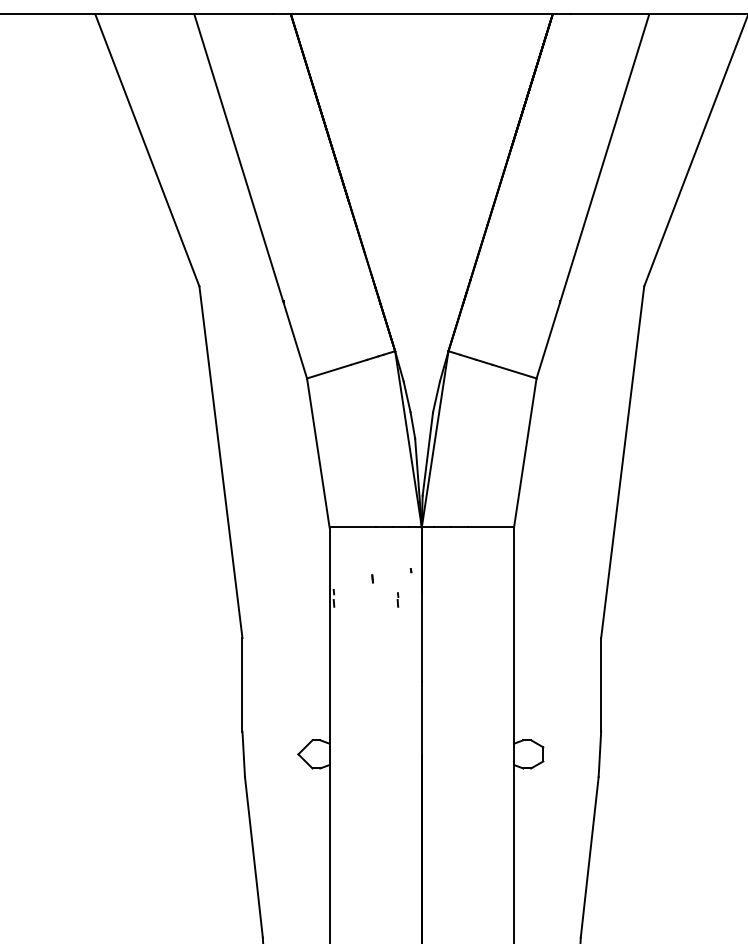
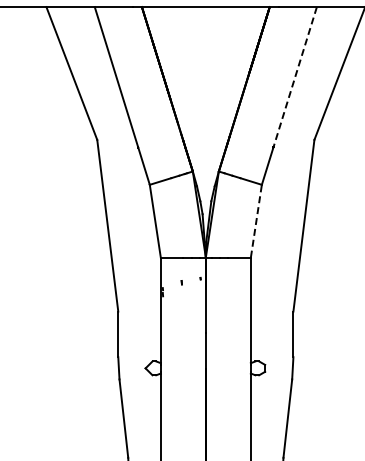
line: (605, 158) -> (295, 77), solid -> dashed
line: (525, 453) -> (256, 221), solid -> dashed
part: (398, 598) -> (194, 292), removed

